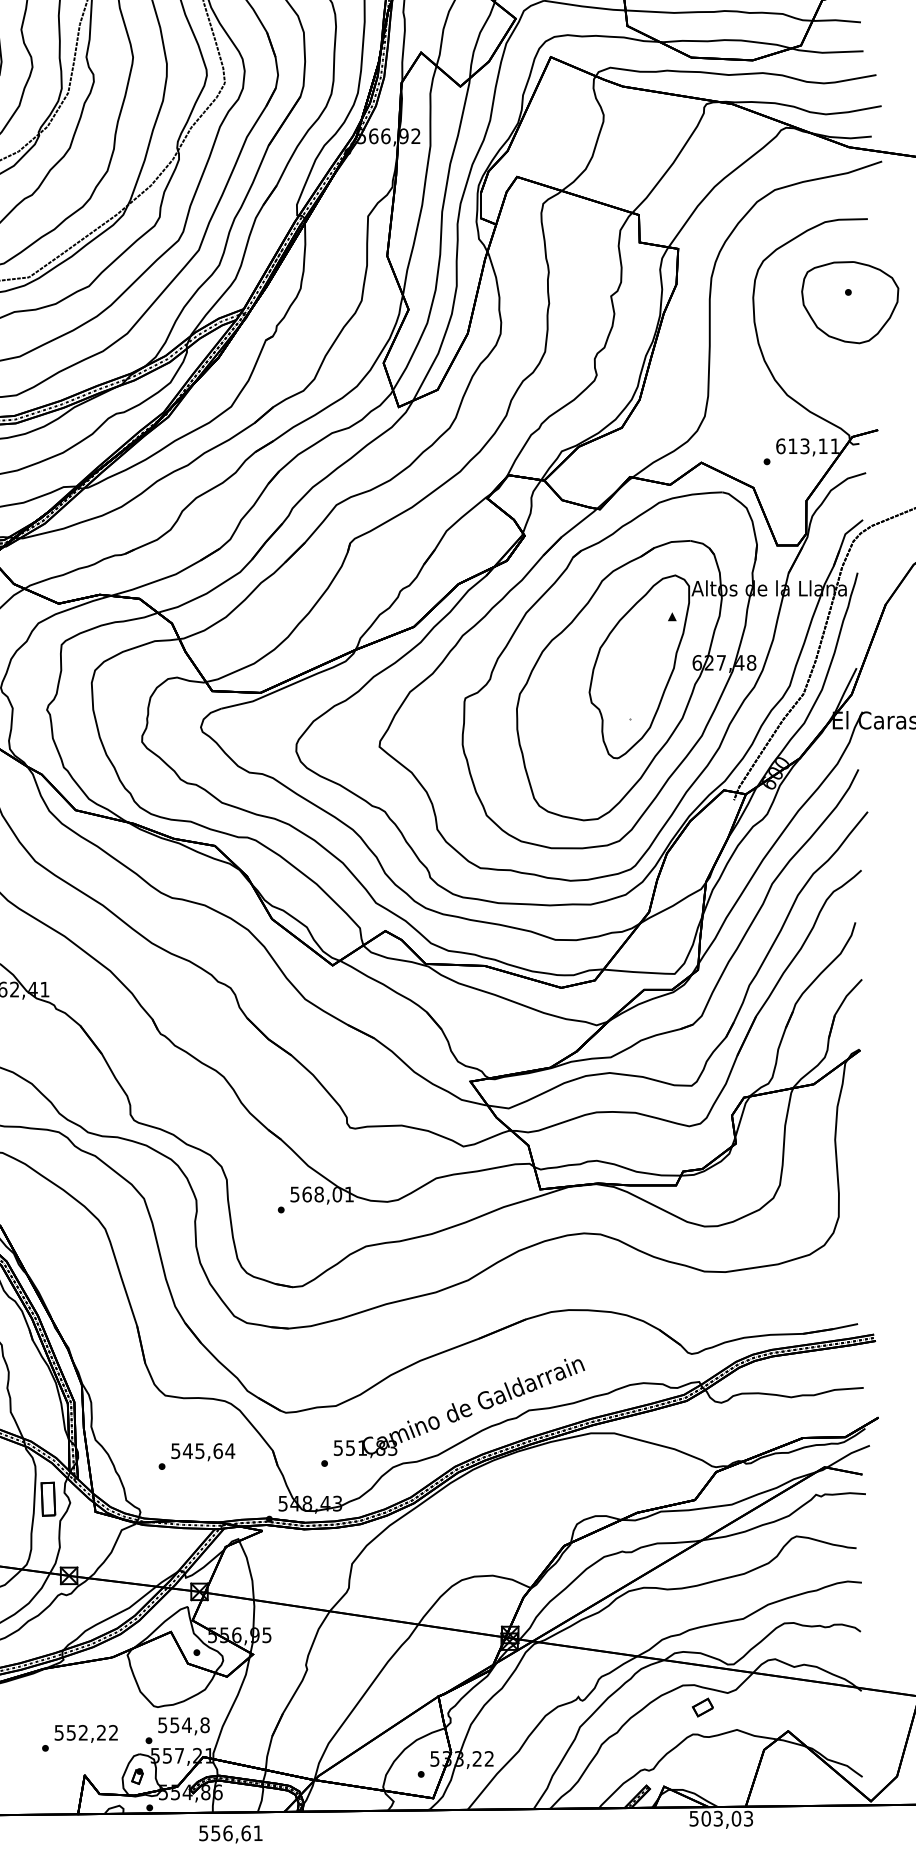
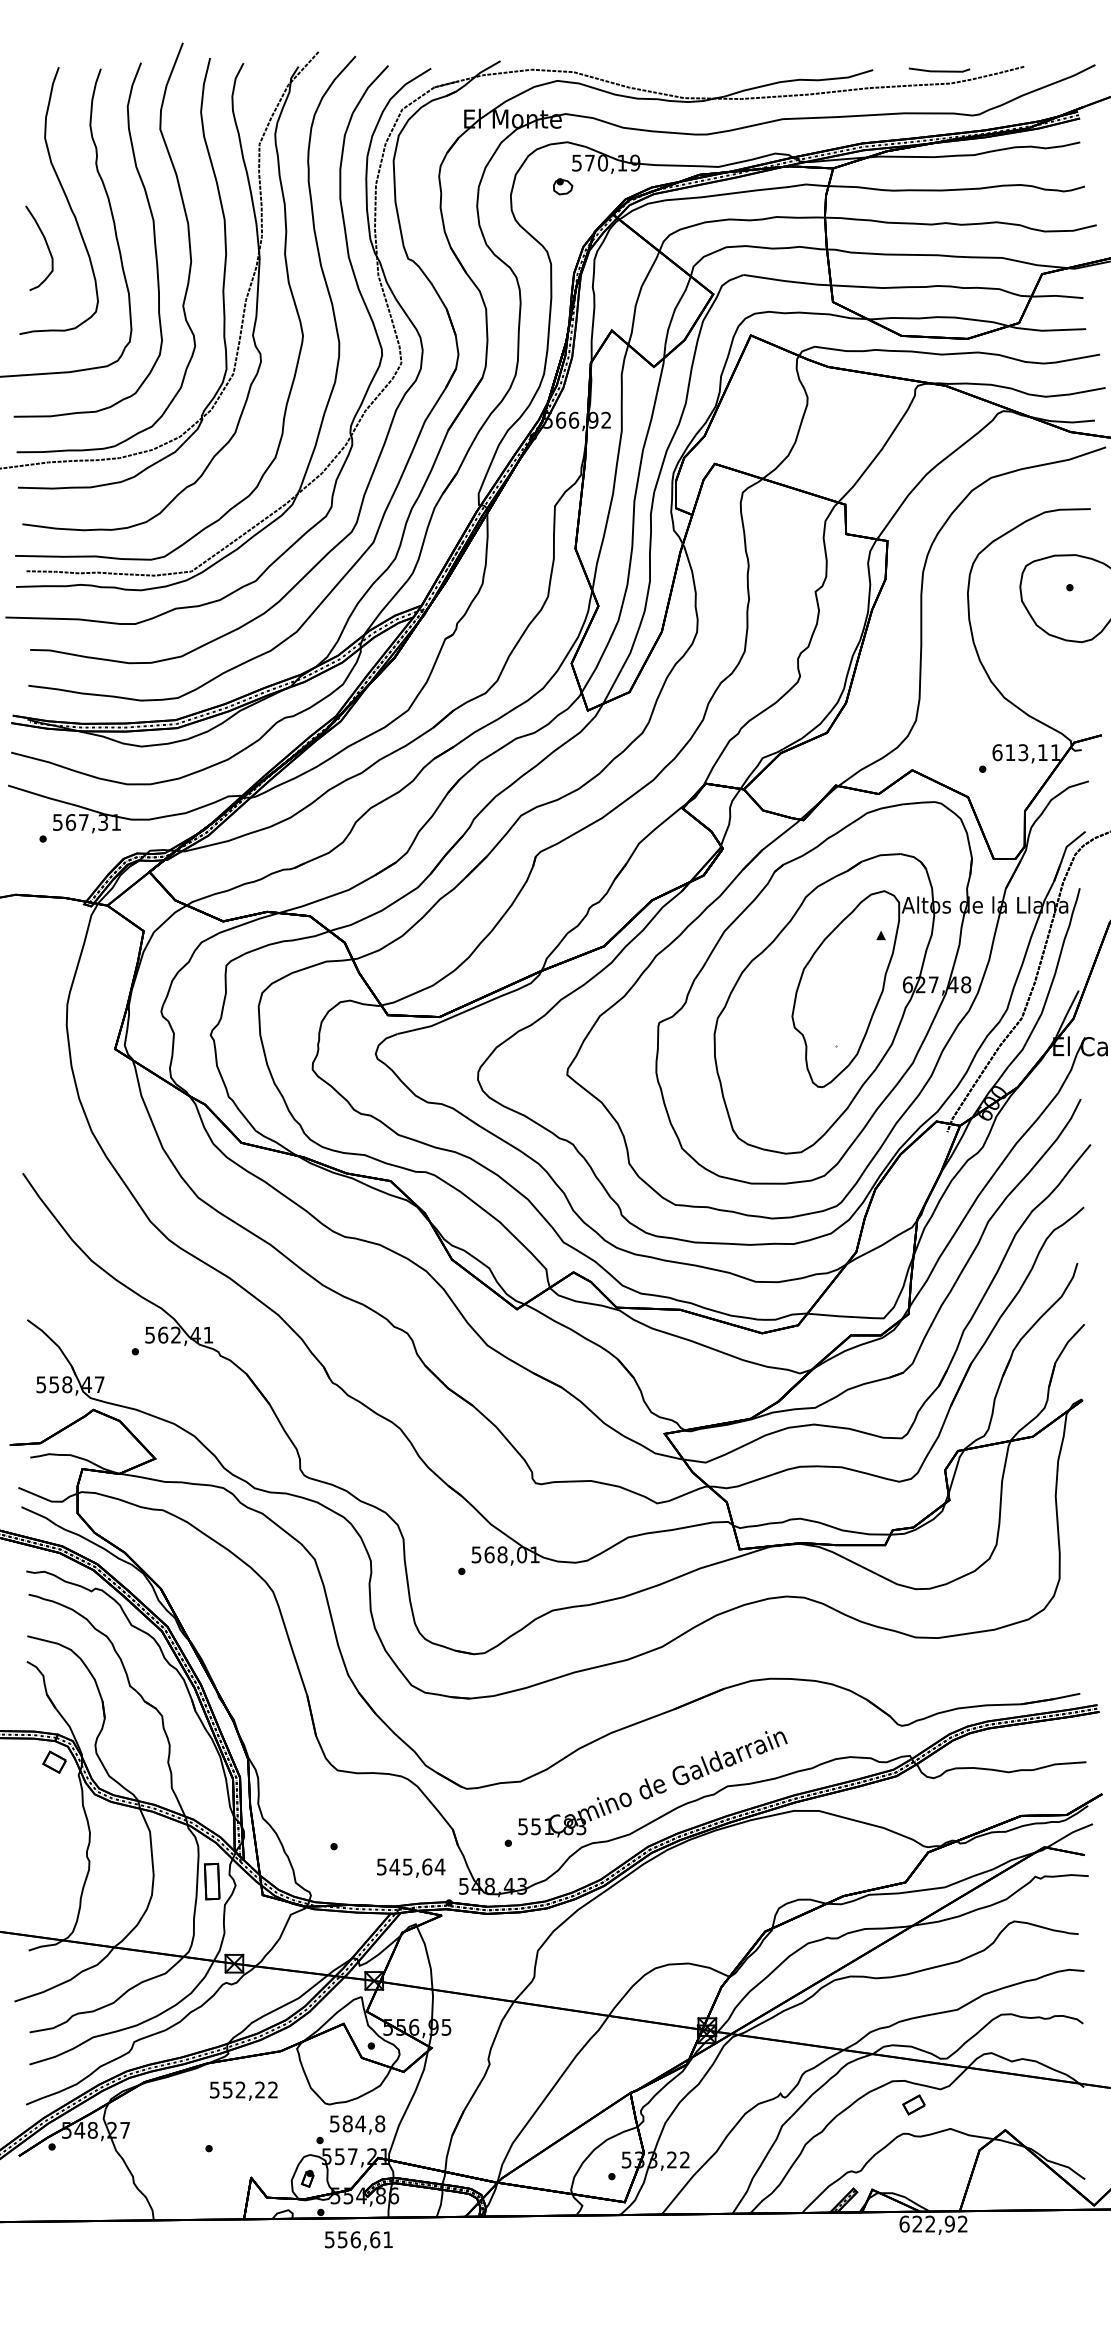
text: (203, 1451) -> (411, 1867), moved
text: (174, 1724) -> (347, 2123), 554,8 -> 584,8
text: (85, 1733) -> (243, 2090), moved
text: (721, 1818) -> (933, 2223), 503,03 -> 622,92
text: (230, 1834) -> (358, 2240), moved

